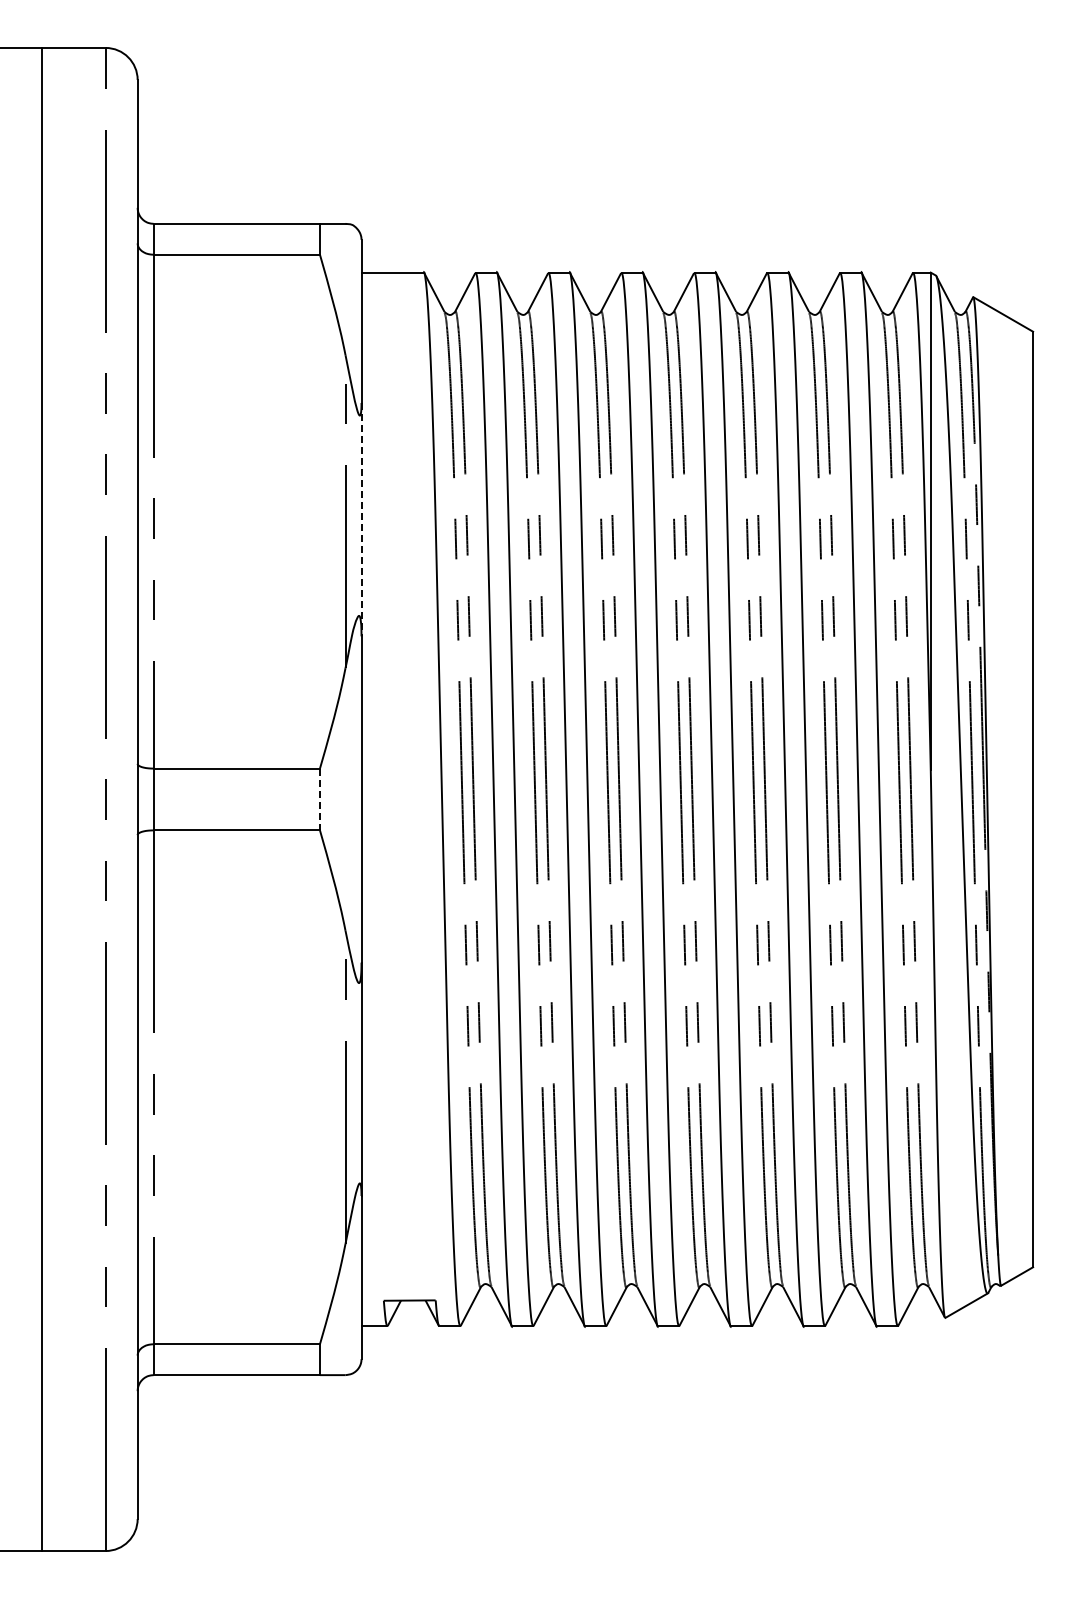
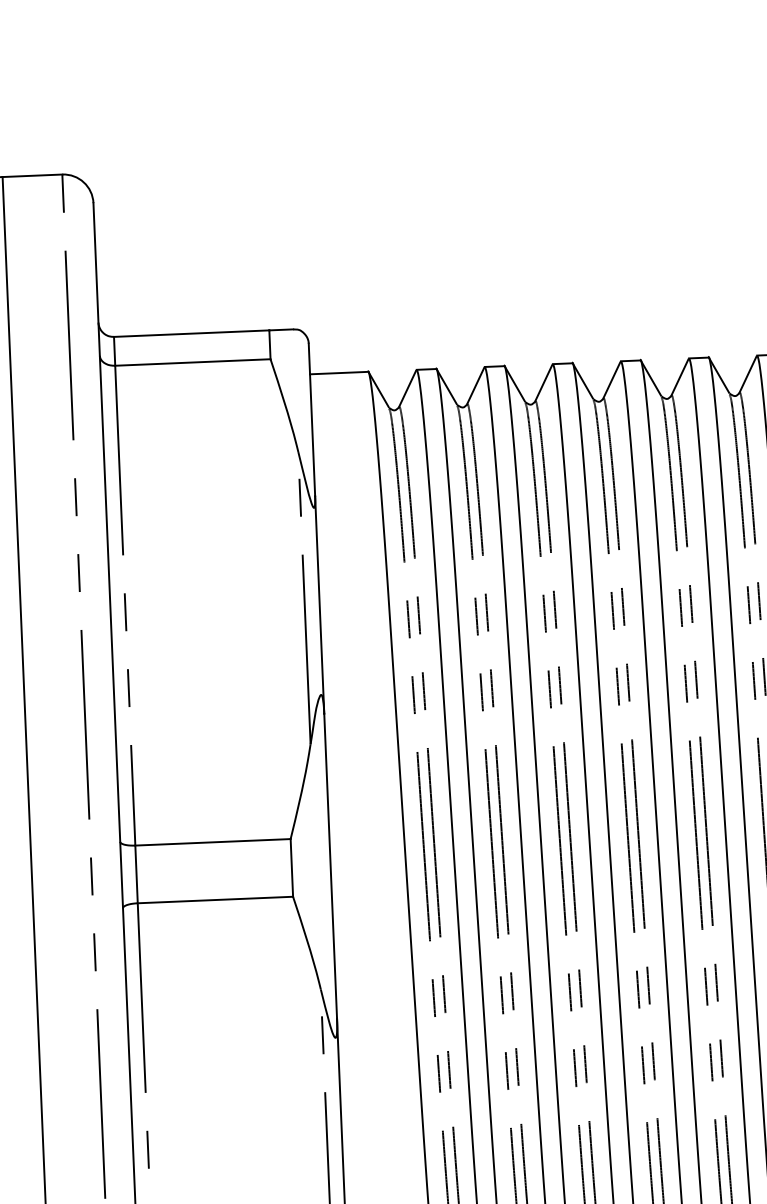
line: (361, 519) -> (319, 604), dashed -> solid
line: (319, 799) -> (291, 867), dashed -> solid

